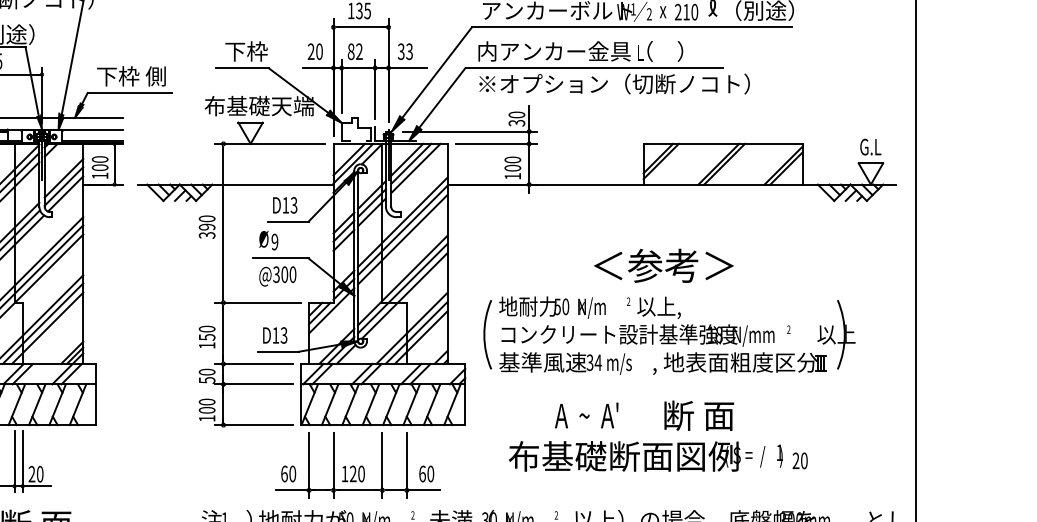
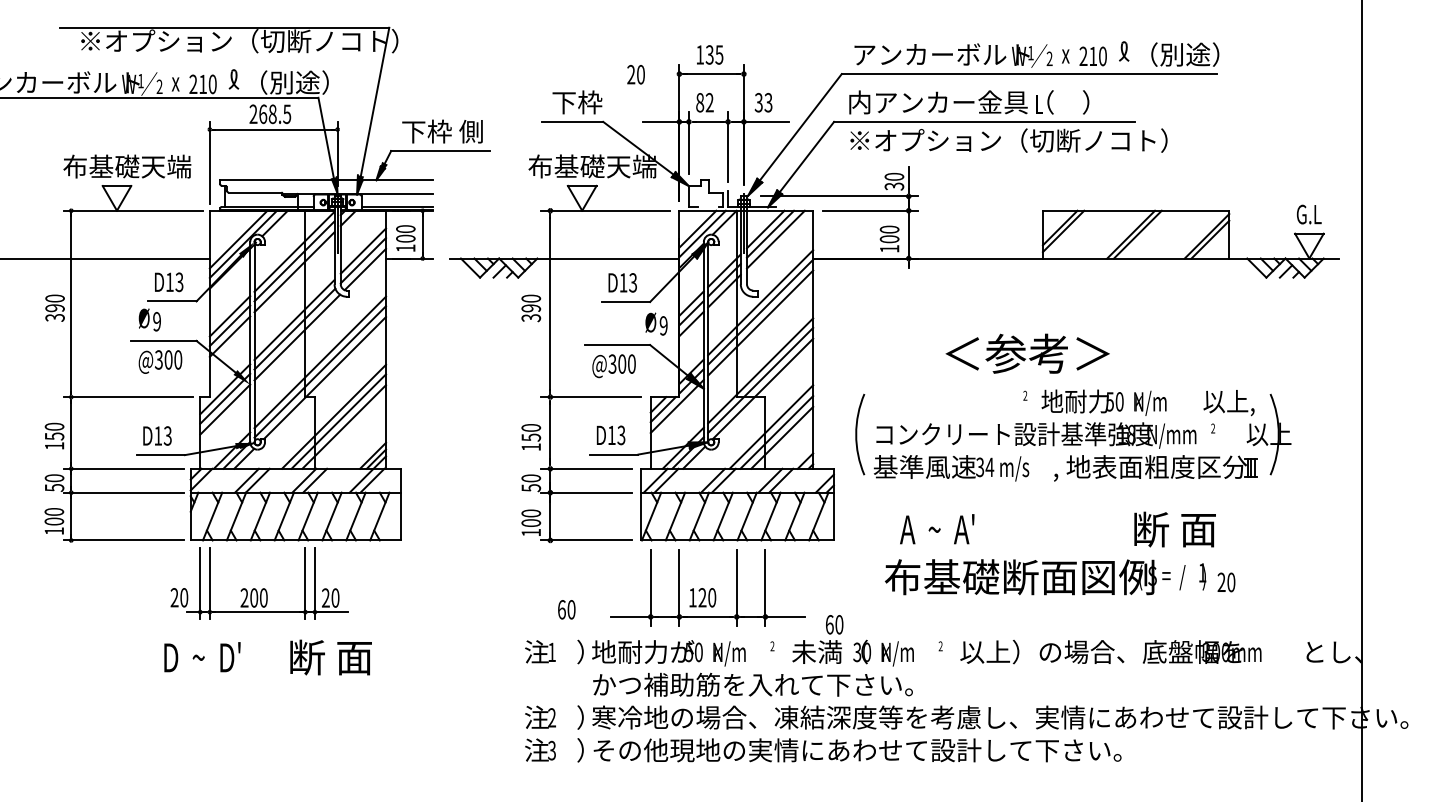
text: (314, 51) -> (635, 74), moved
text: (268, 240) -> (656, 323), moved
text: (663, 265) -> (1027, 353), moved
text: (589, 307) -> (1147, 402), moved
text: (586, 415) -> (937, 529), moved
text: (698, 415) -> (1174, 529), moved
text: (288, 473) -> (566, 609), moved
text: (426, 473) -> (834, 624), moved

